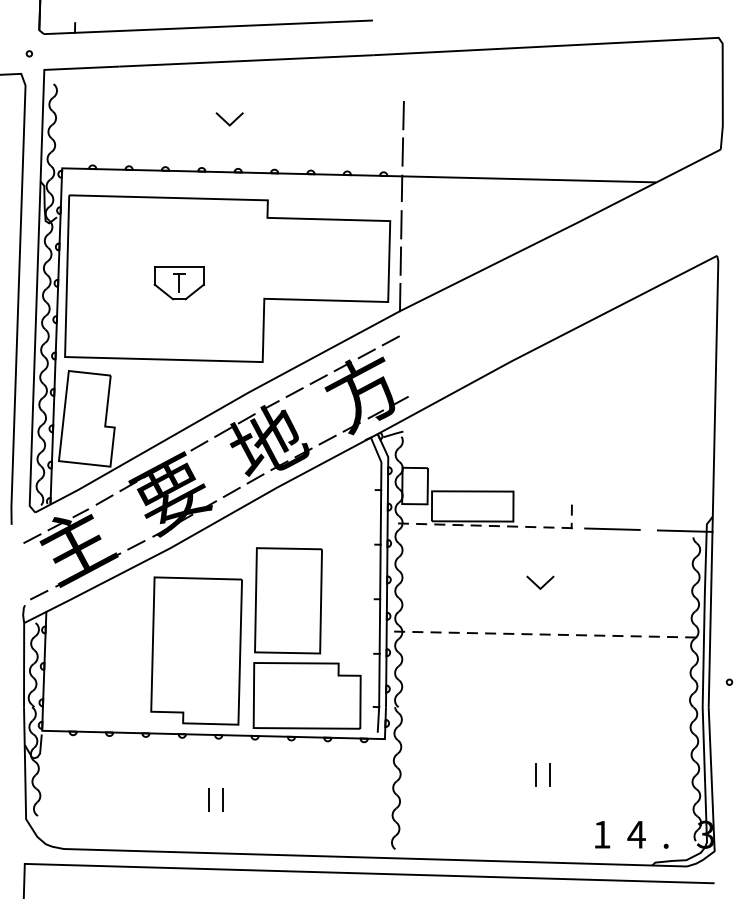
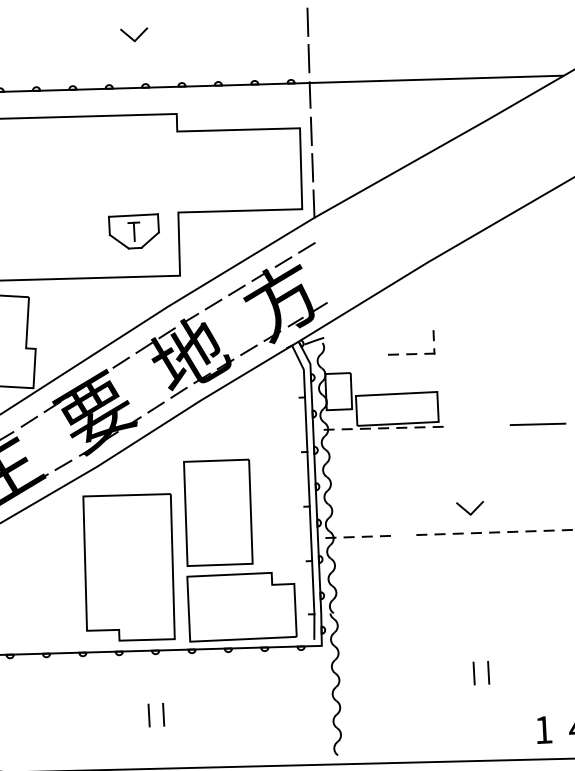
part: (178, 283) -> (133, 232), moved
part: (548, 526) -> (411, 353), moved
line: (537, 584) -> (467, 510), moved
line: (472, 633) -> (403, 535), removed

